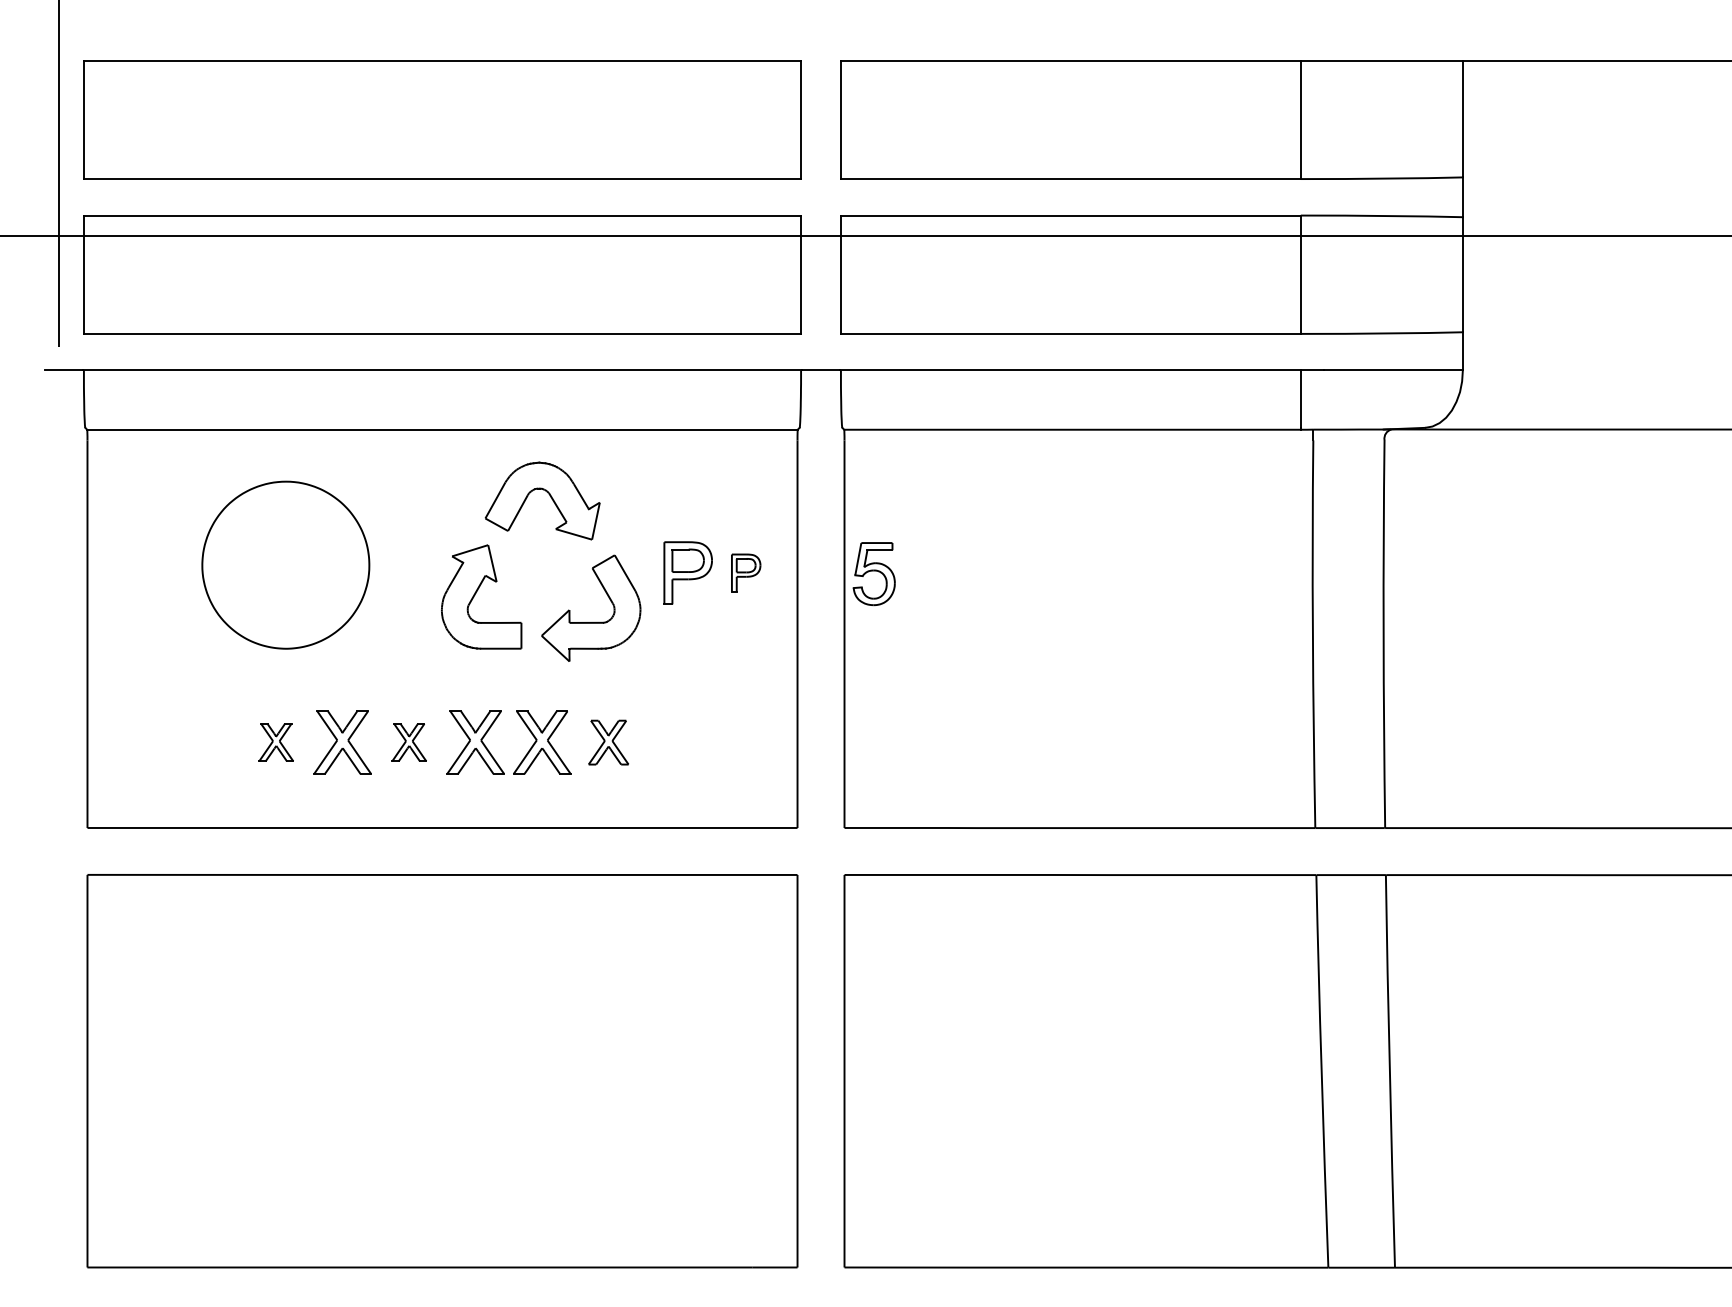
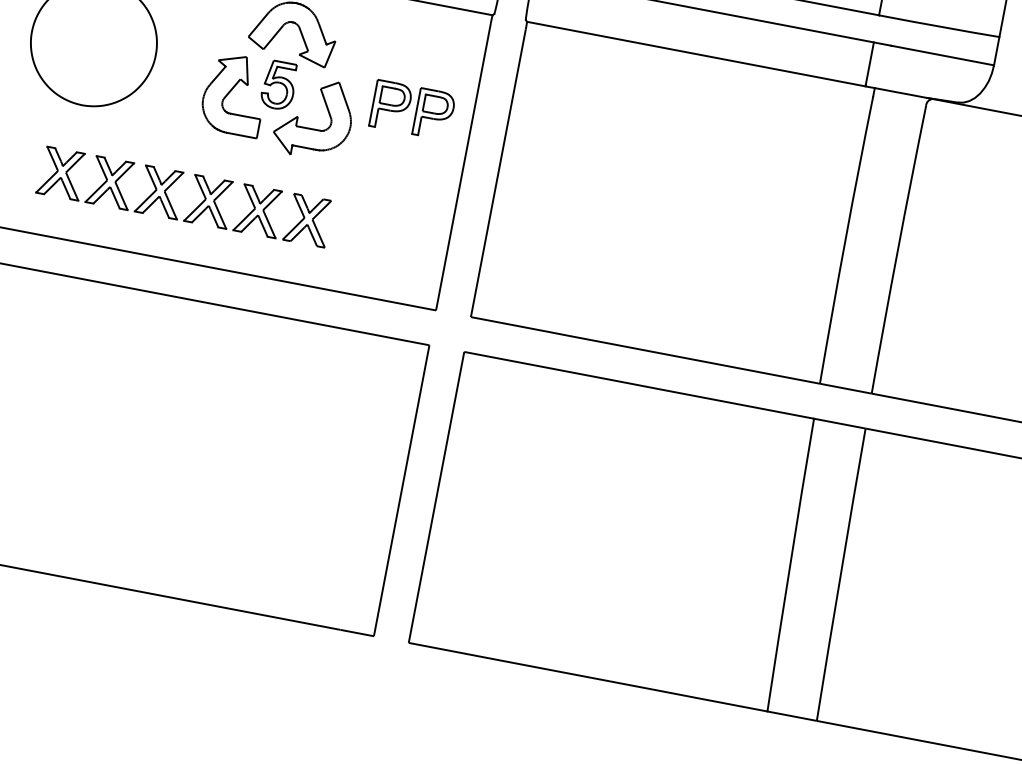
part: (745, 572) -> (433, 113), size x1.67
part: (873, 574) -> (278, 85), moved
part: (276, 742) -> (61, 173), size x1.67
part: (409, 742) -> (160, 192), size x1.67
part: (608, 742) -> (308, 220), size x1.43

